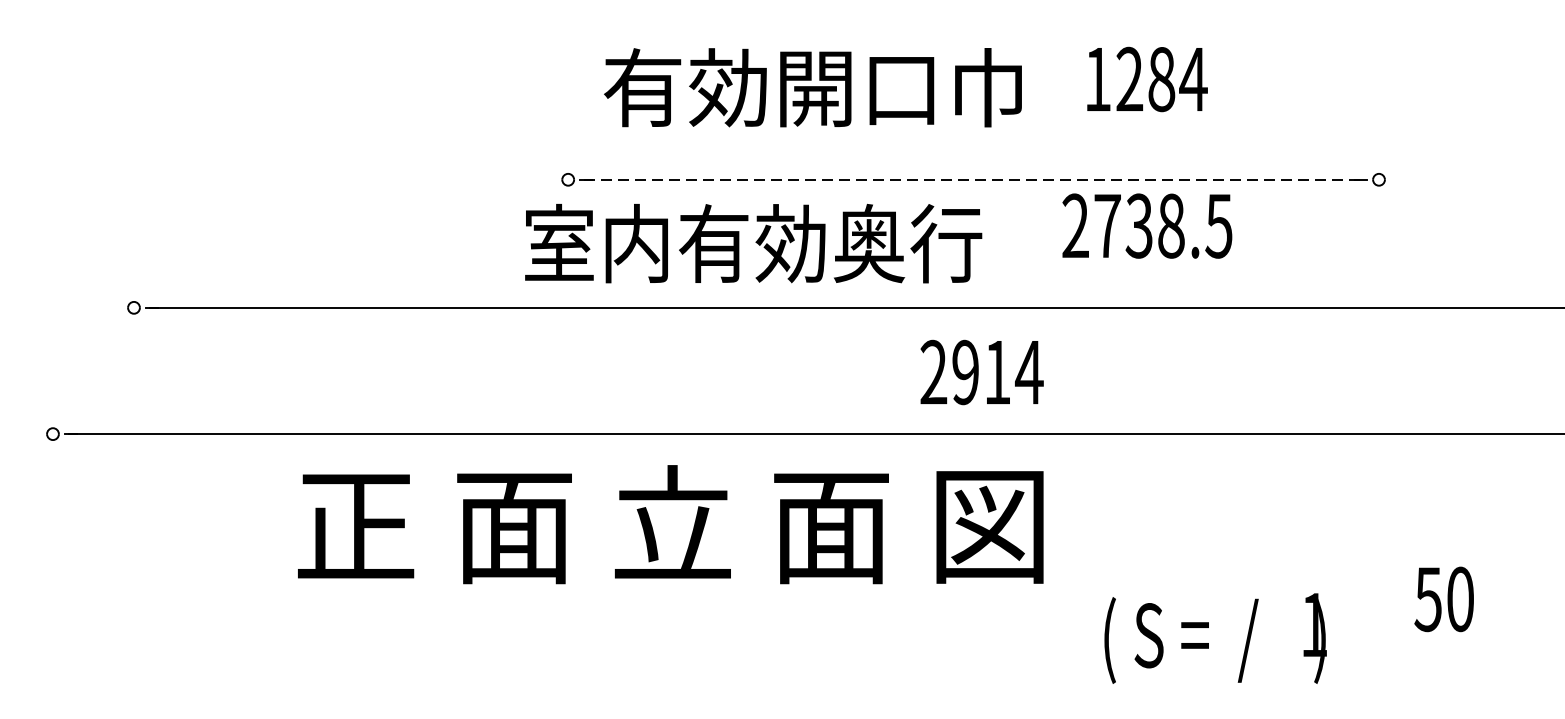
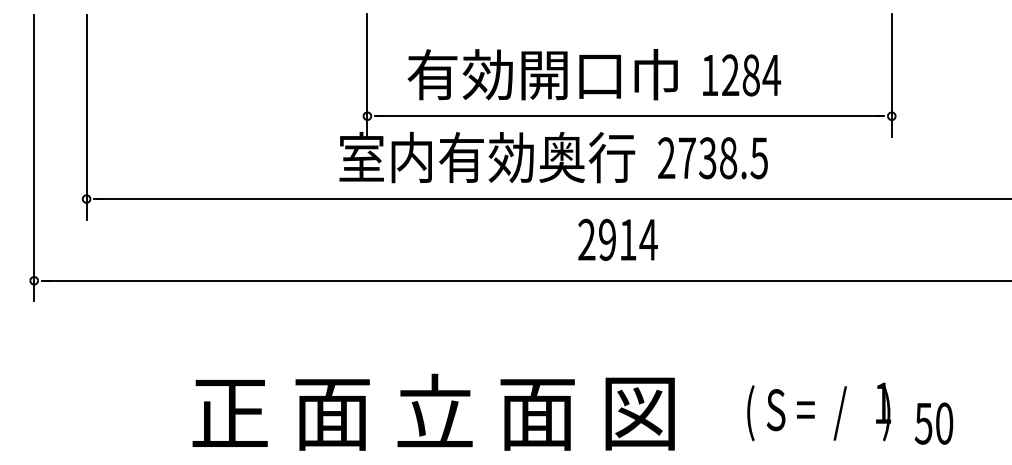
text: (1148, 79) -> (742, 75), moved
text: (812, 87) -> (542, 74), moved
line: (568, 116) -> (367, 75), added
line: (1378, 116) -> (891, 75), added
line: (973, 180) -> (629, 116), dashed -> solid
line: (133, 181) -> (86, 117), added
text: (1146, 226) -> (712, 158), moved
line: (53, 245) -> (34, 158), added
text: (981, 371) -> (617, 239), moved
text: (670, 523) -> (433, 411), moved
text: (1443, 599) -> (933, 423), moved
text: (1214, 637) -> (818, 411), moved

